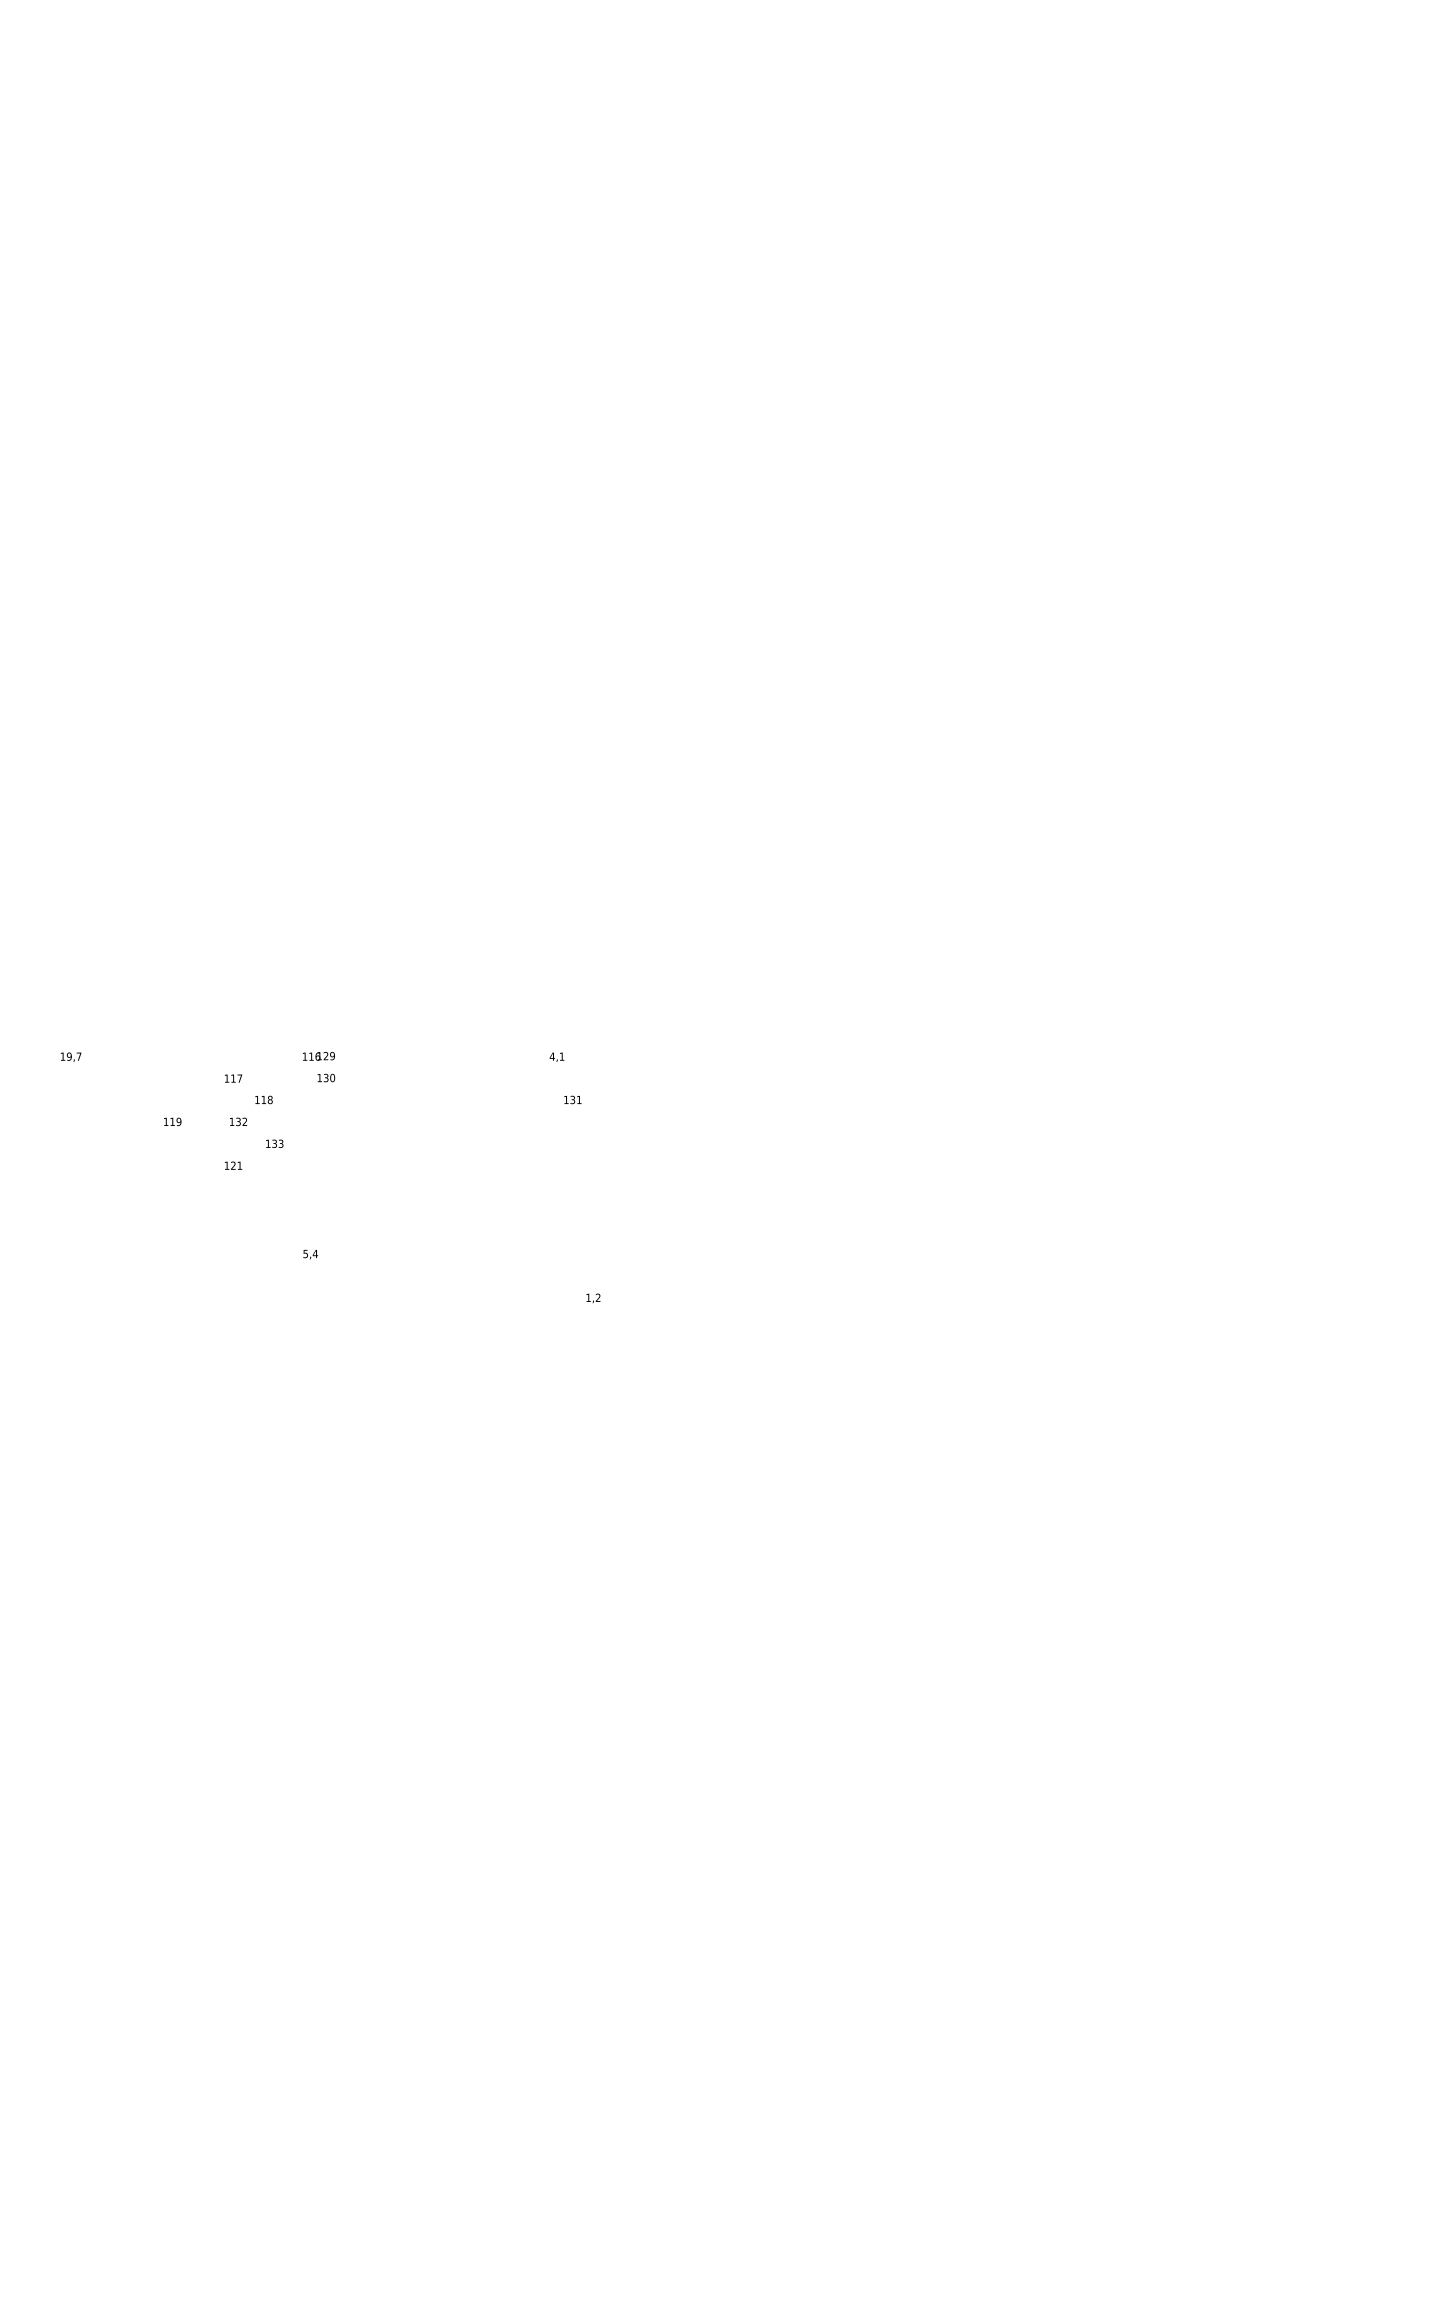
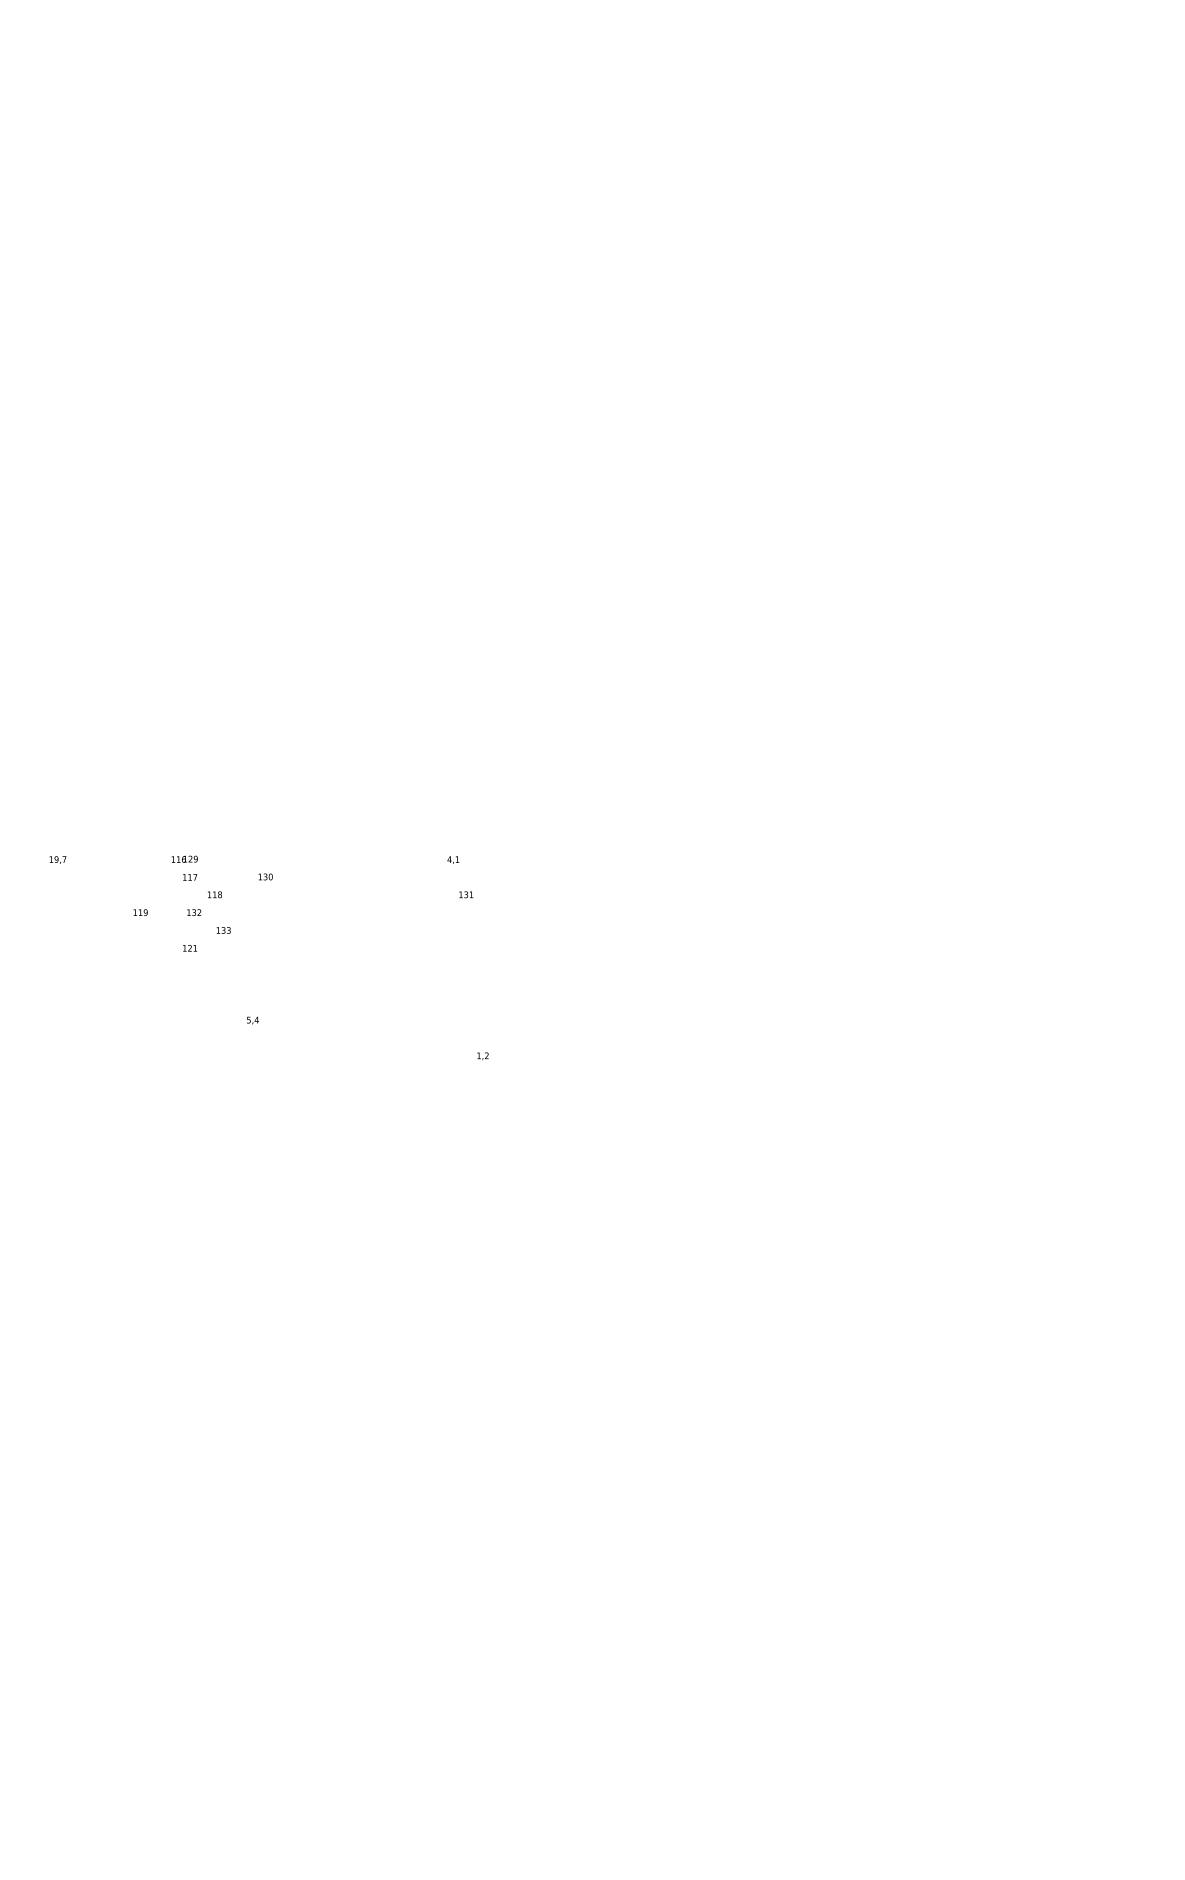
text: (318, 1056) -> (184, 859), moved

